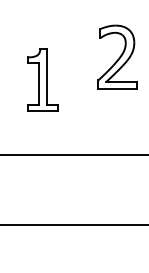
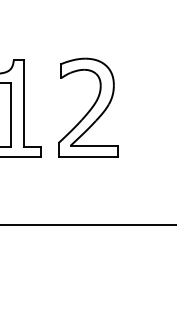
part: (117, 56) -> (87, 106), moved

